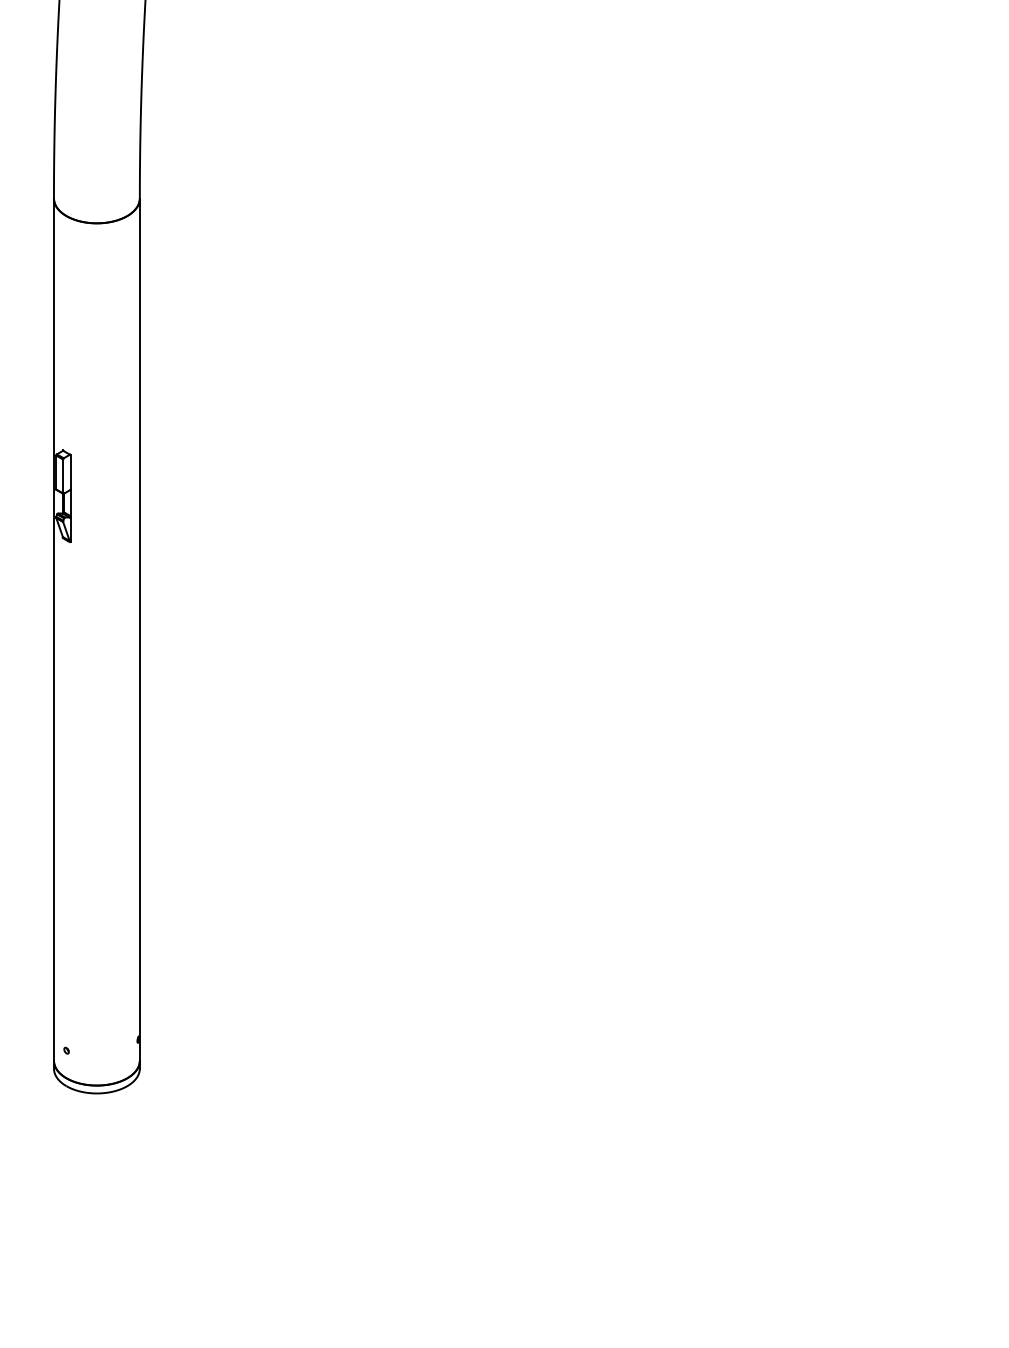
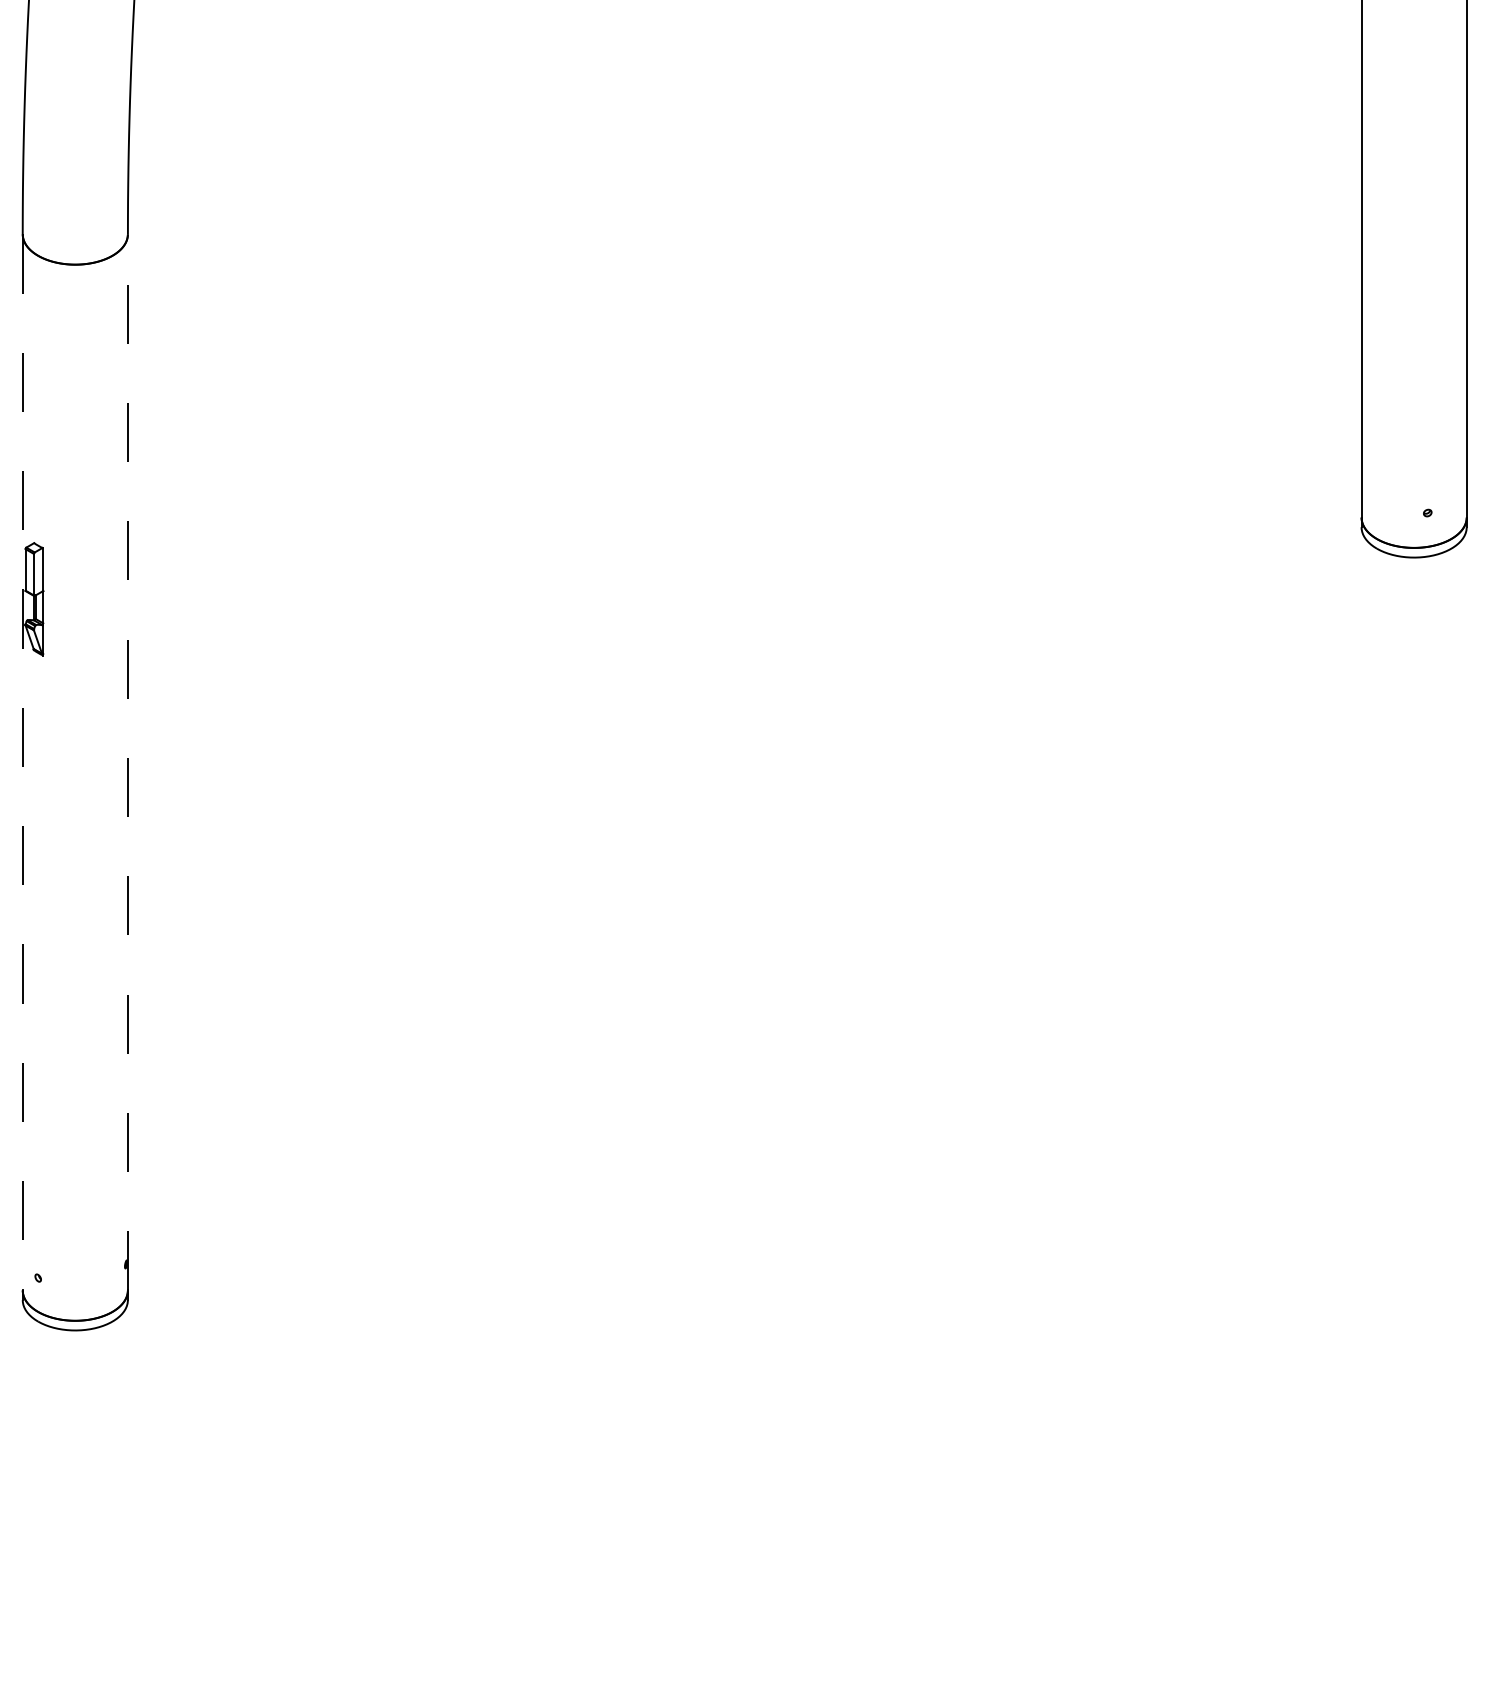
line: (139, 628) -> (127, 761), solid -> dashed
line: (53, 629) -> (22, 762), solid -> dashed

